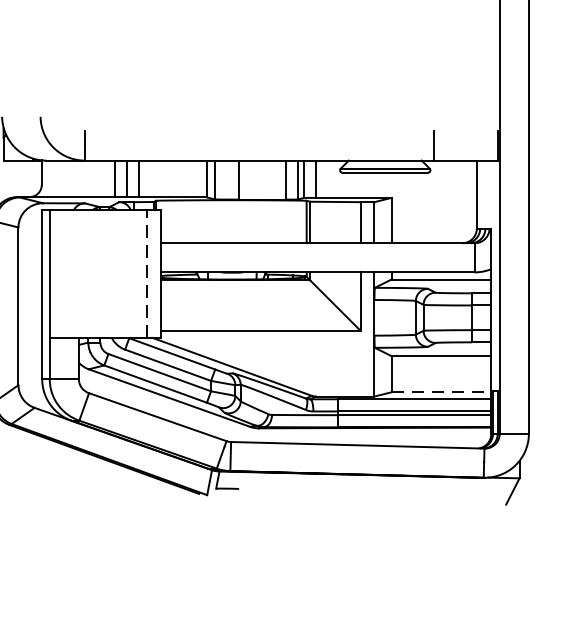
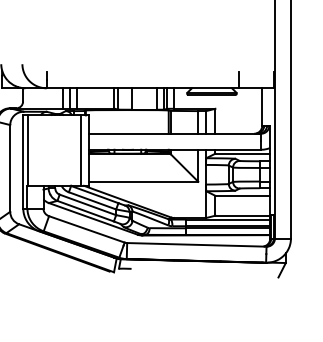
line: (146, 273) -> (80, 150), dashed -> solid
line: (442, 391) -> (243, 215), dashed -> solid

